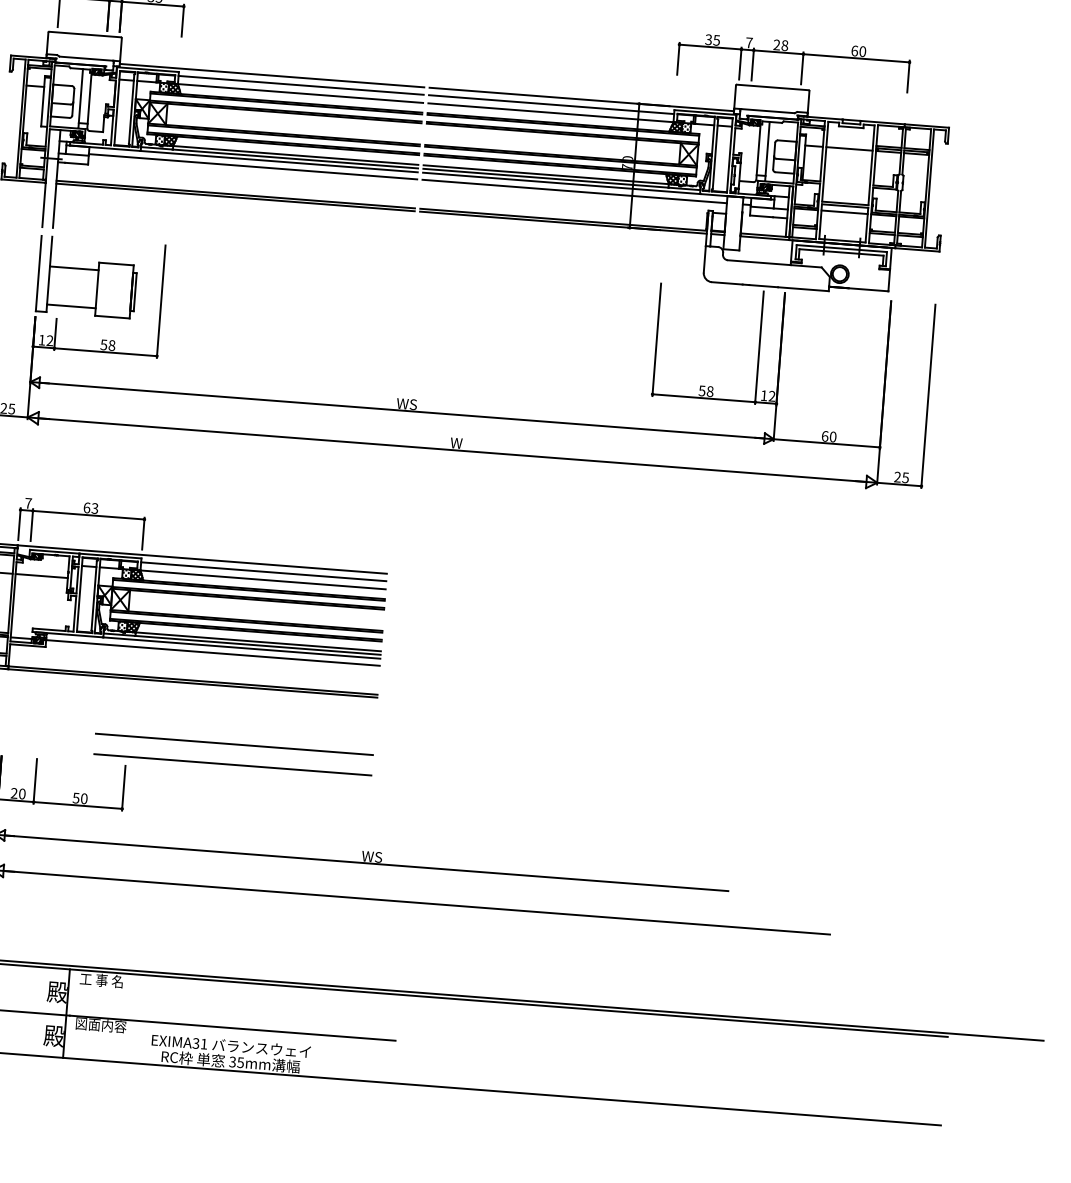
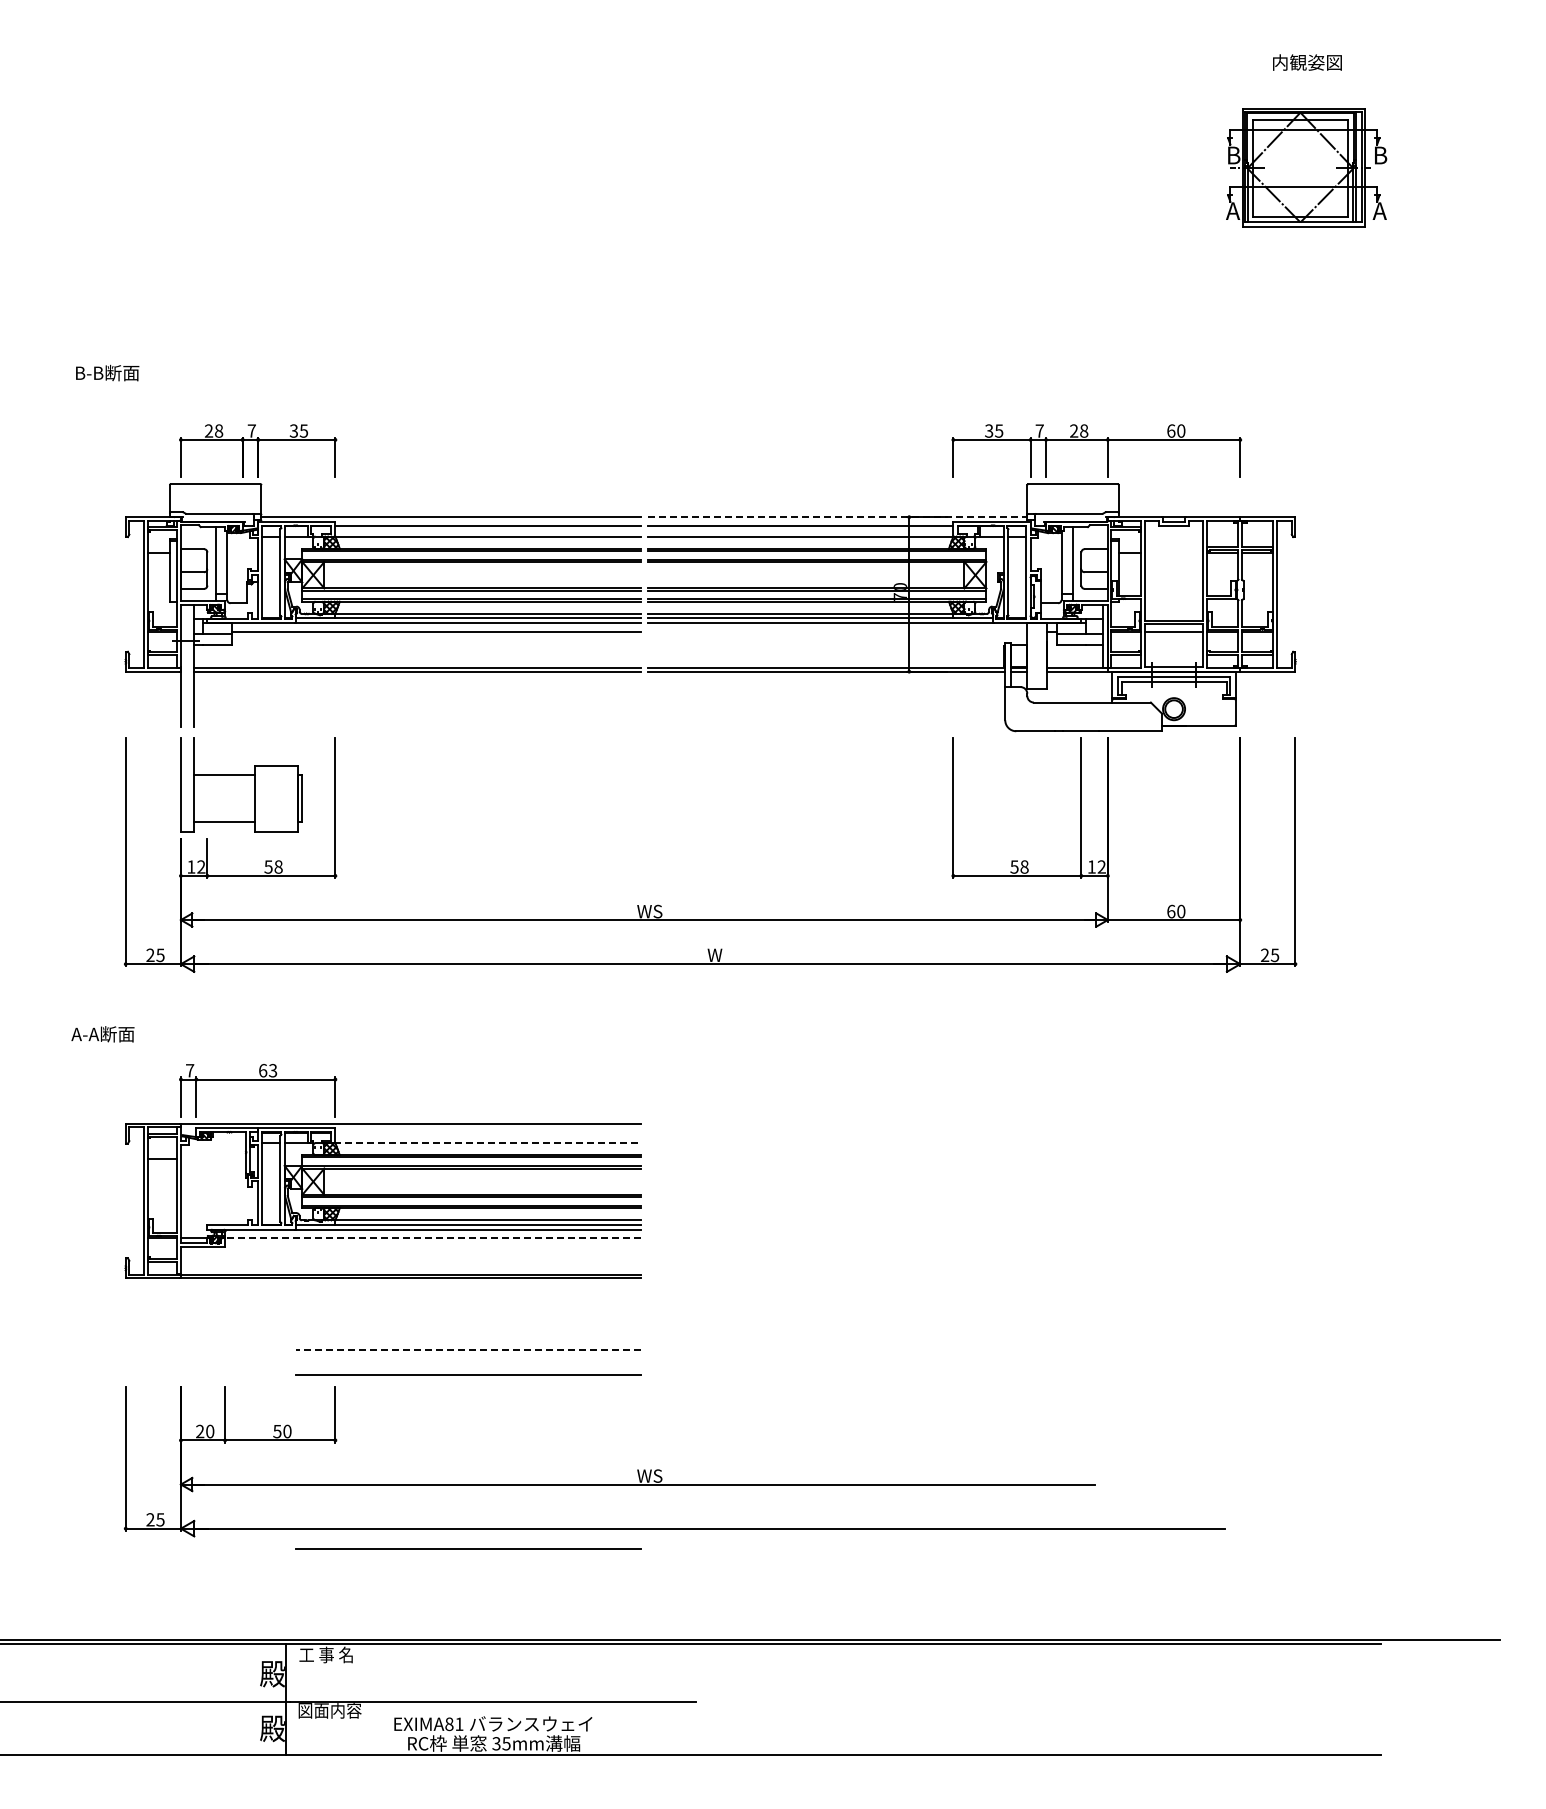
line: (581, 99) -> (837, 517), solid -> dashed
line: (849, 148) -> (1173, 552), removed
line: (574, 191) -> (837, 631), removed
line: (263, 571) -> (488, 1132), removed
line: (41, 576) -> (213, 1159), removed
line: (263, 580) -> (488, 1143), solid -> dashed
line: (212, 652) -> (432, 1238), solid -> dashed
line: (234, 744) -> (468, 1349), solid -> dashed
line: (222, 903) -> (468, 1548), added
text: (196, 1042) -> (449, 1723), EXIMA31 -> EXIMA81

